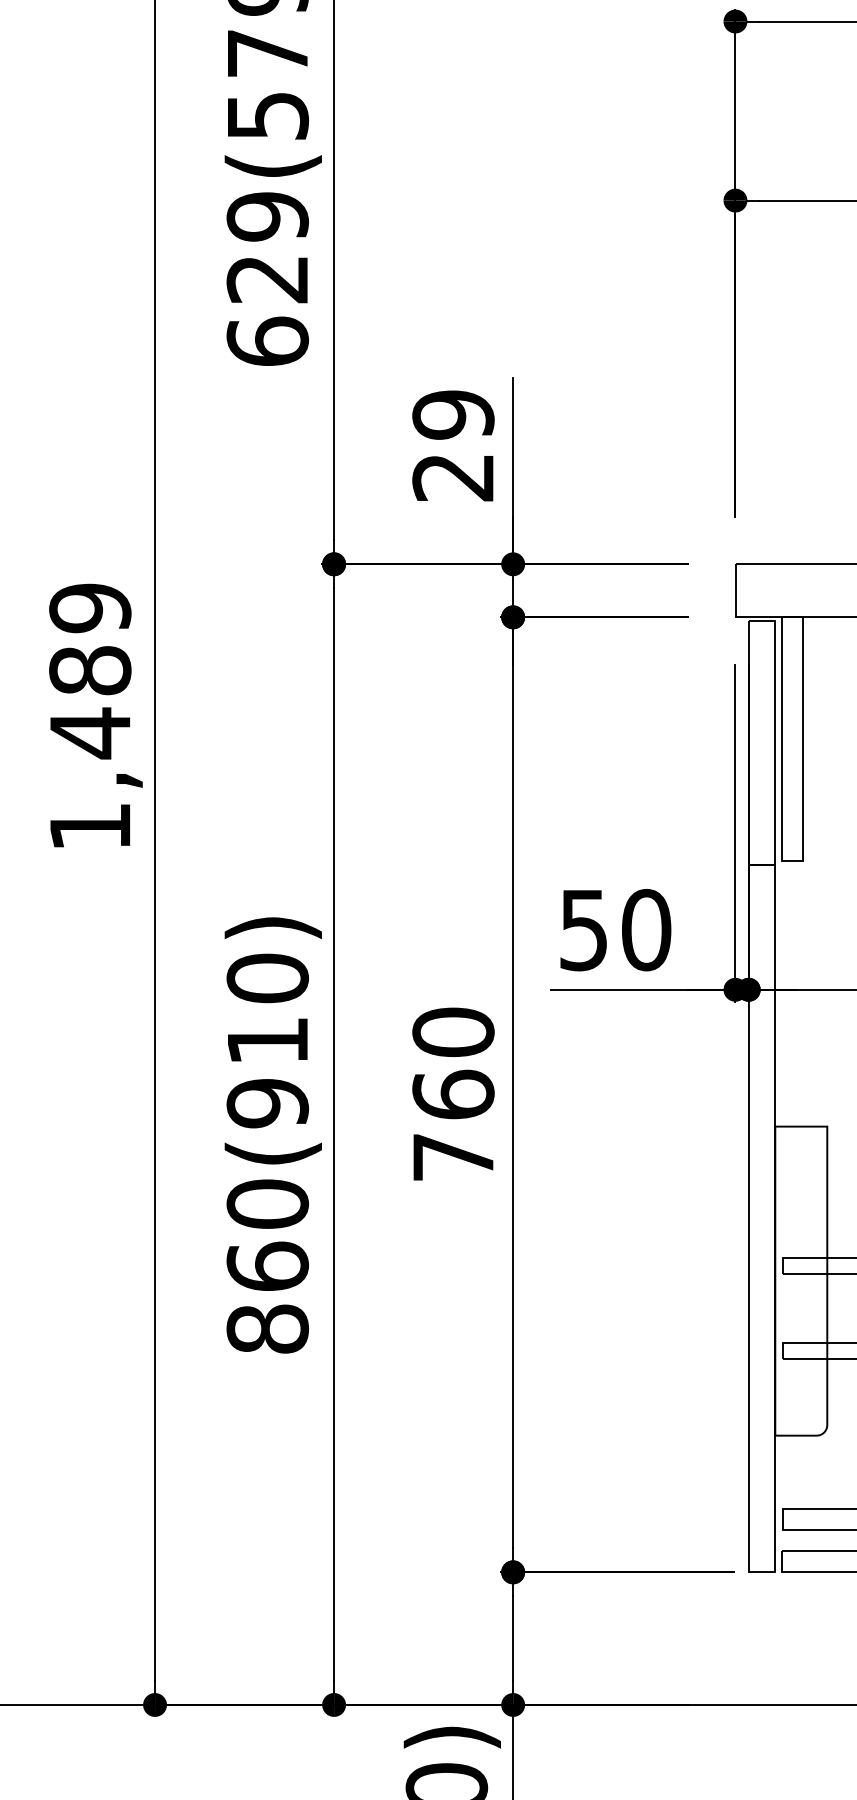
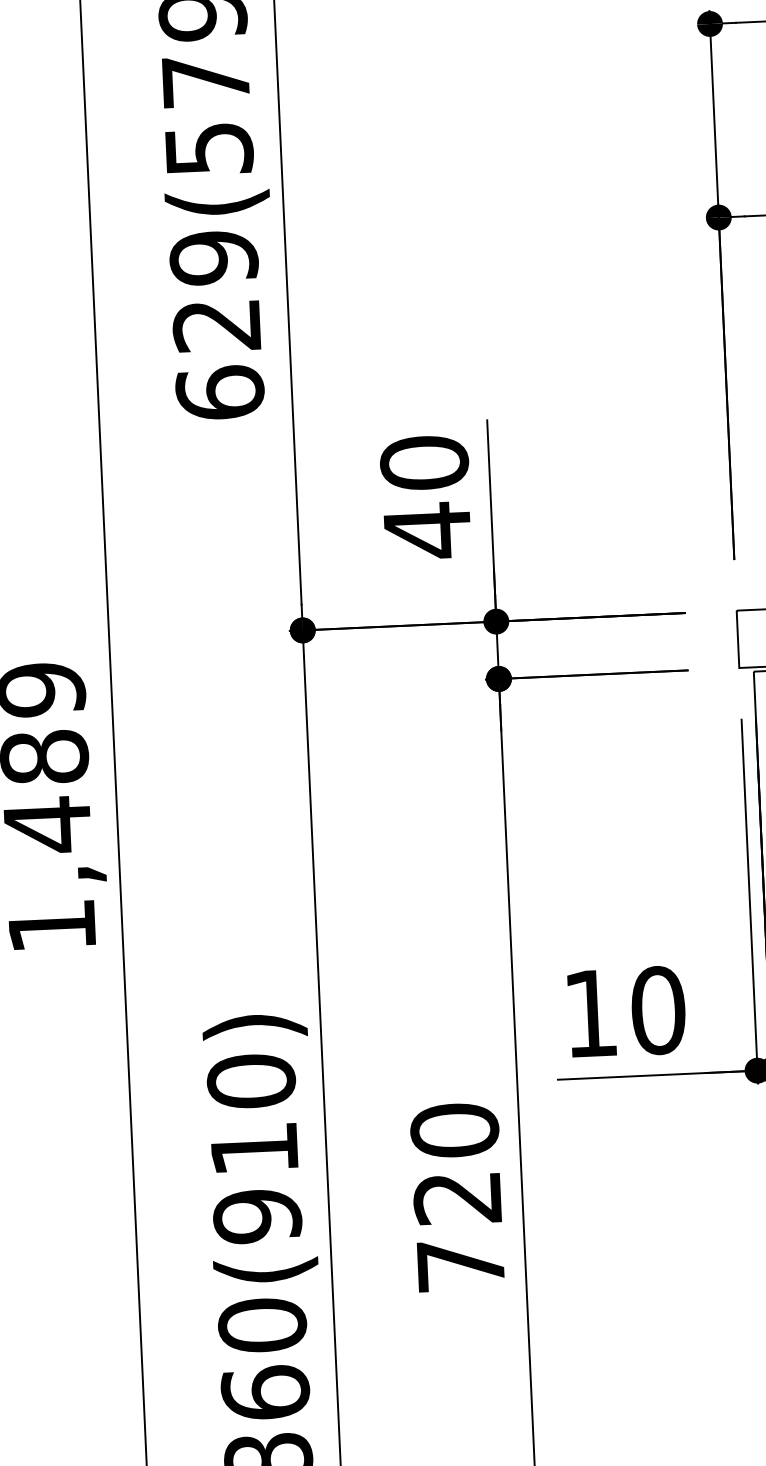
text: (453, 446) -> (426, 497), 29 -> 40
text: (583, 930) -> (590, 1014), 50 -> 10
text: (453, 1094) -> (457, 1197), 760 -> 720

